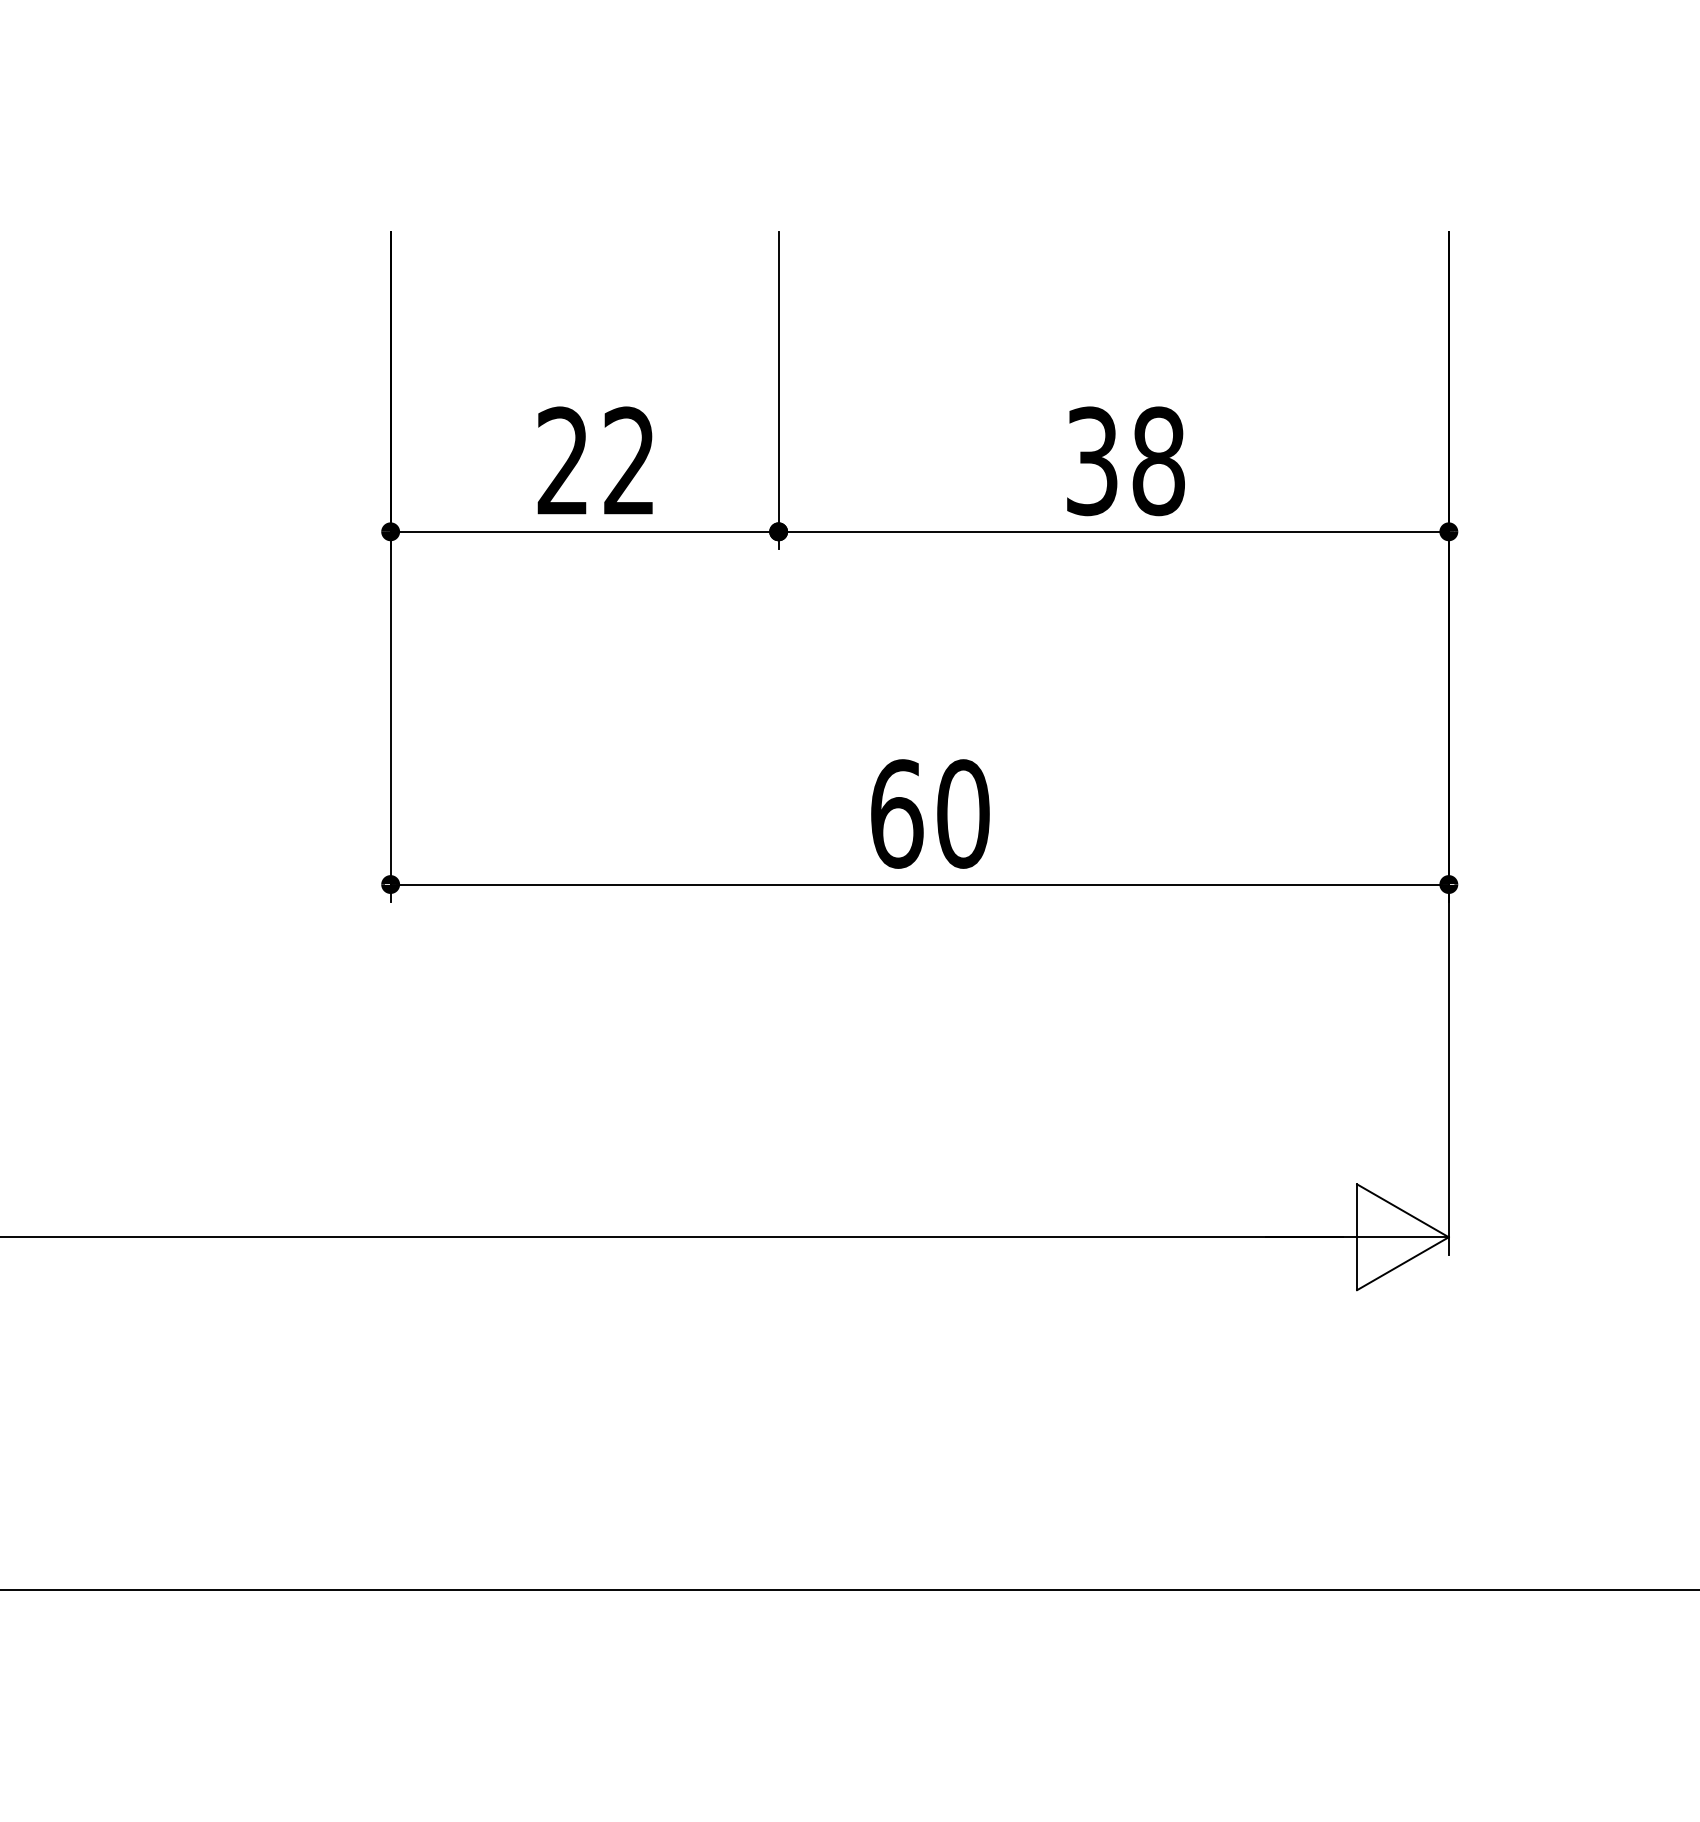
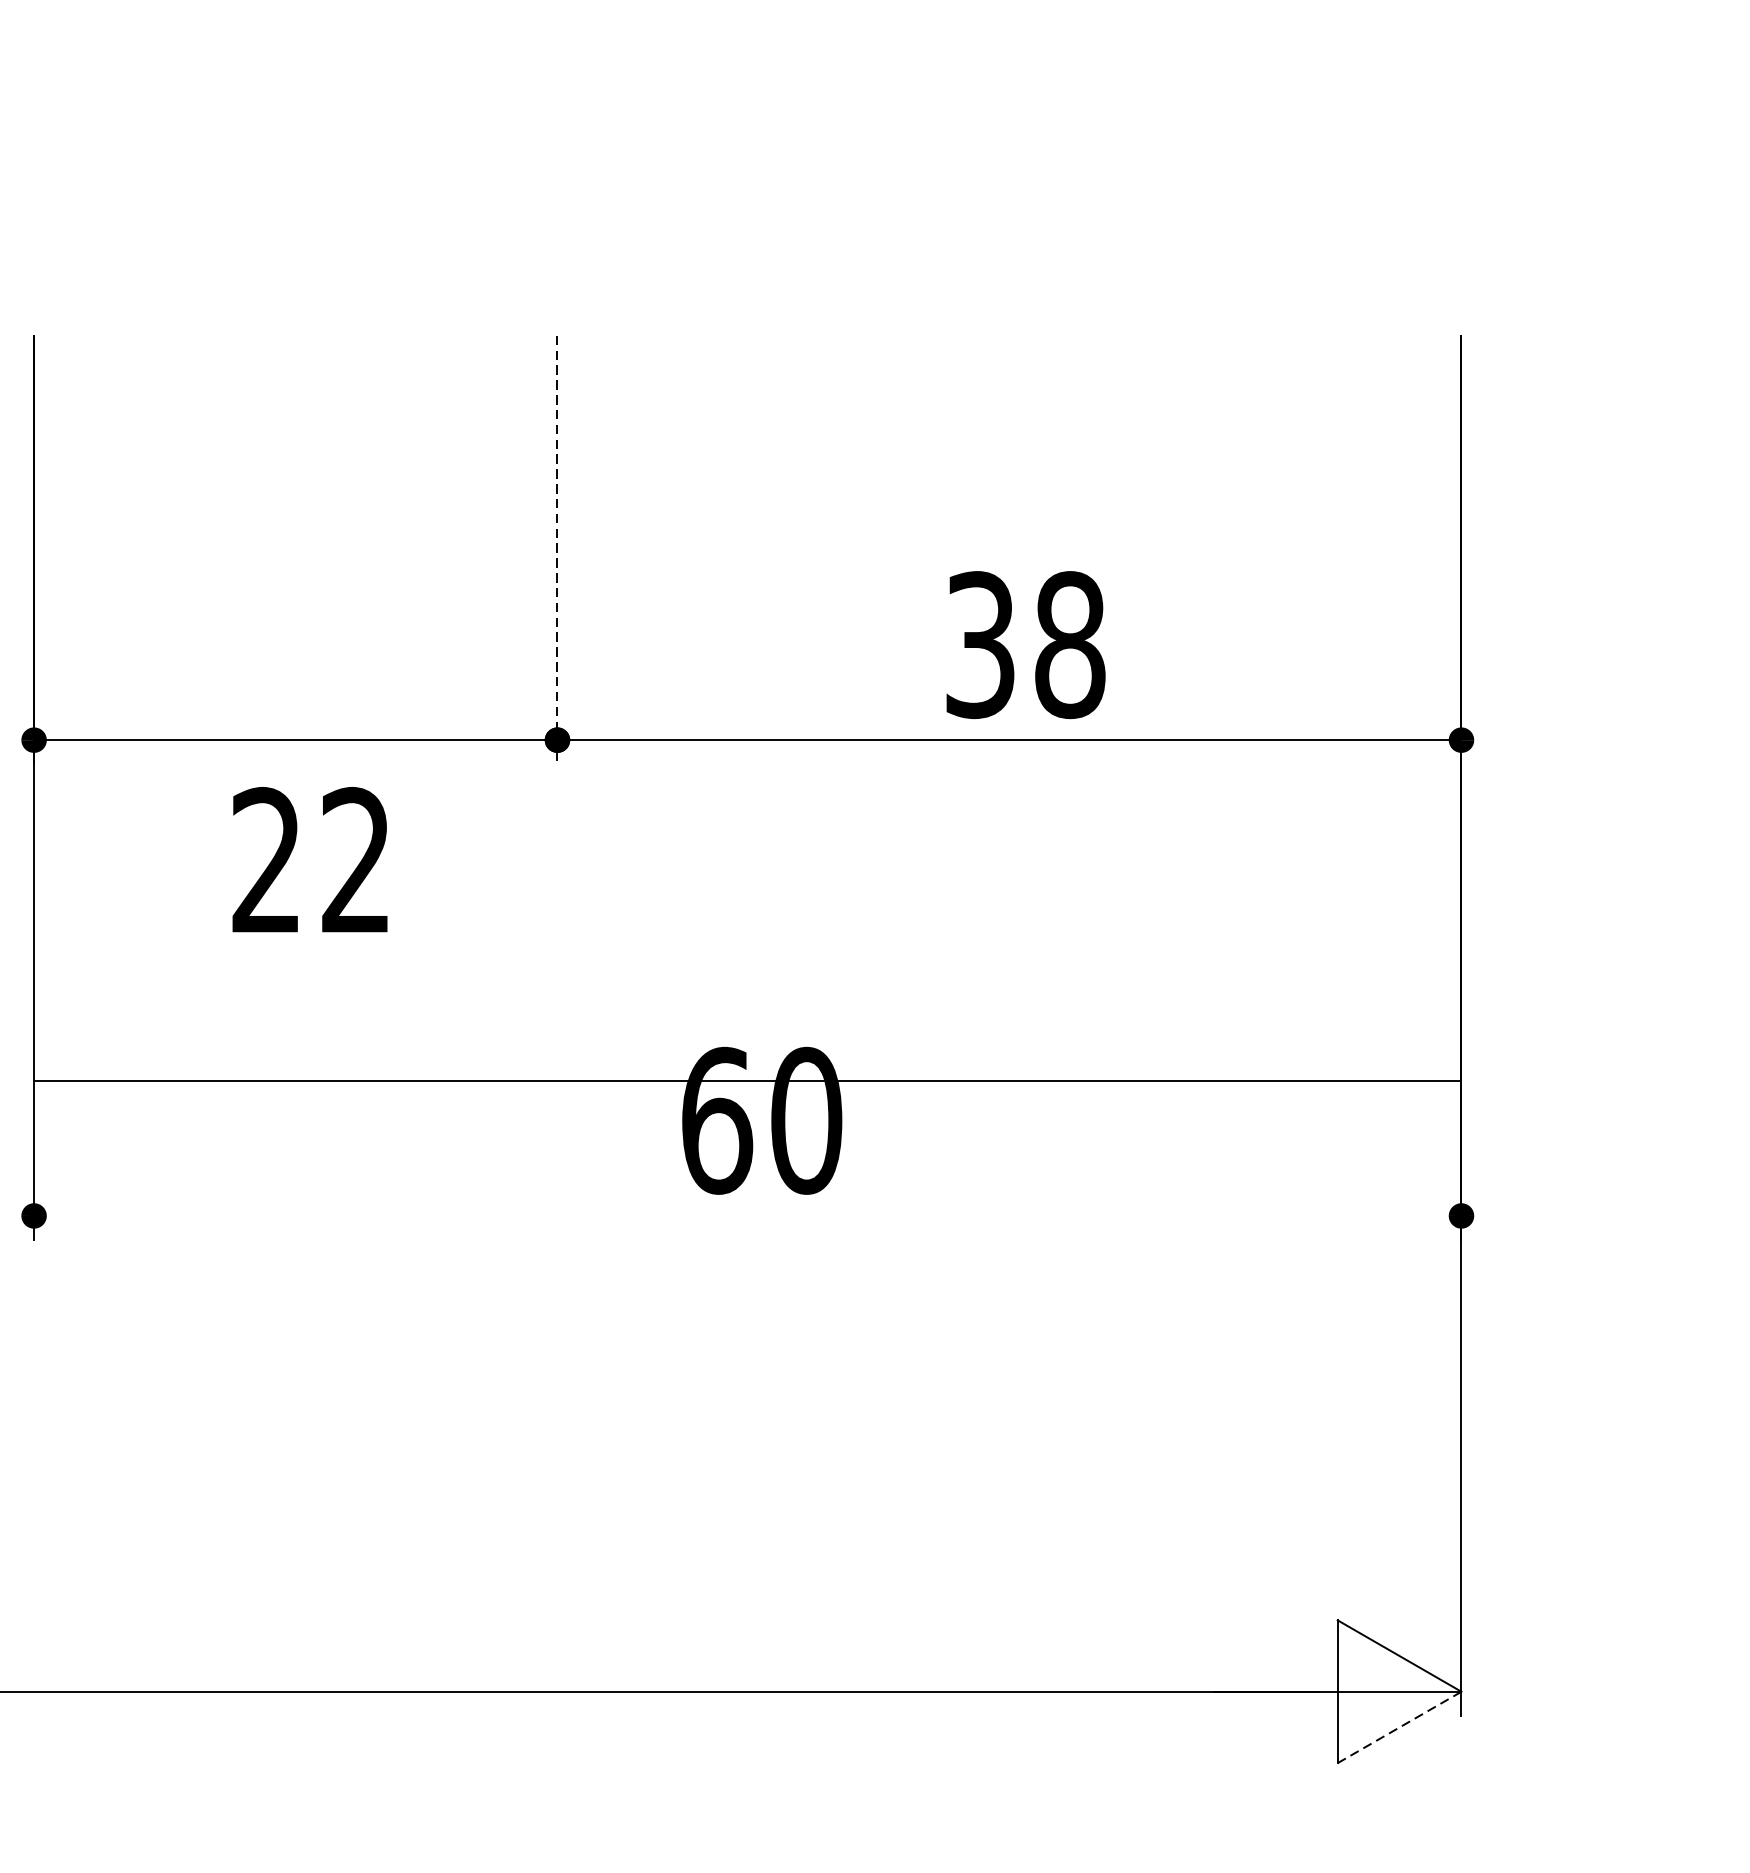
line: (778, 390) -> (557, 549), solid -> dashed
text: (594, 460) -> (309, 859), moved
line: (919, 884) -> (747, 1081), moved
line: (1402, 1263) -> (1398, 1727), solid -> dashed

